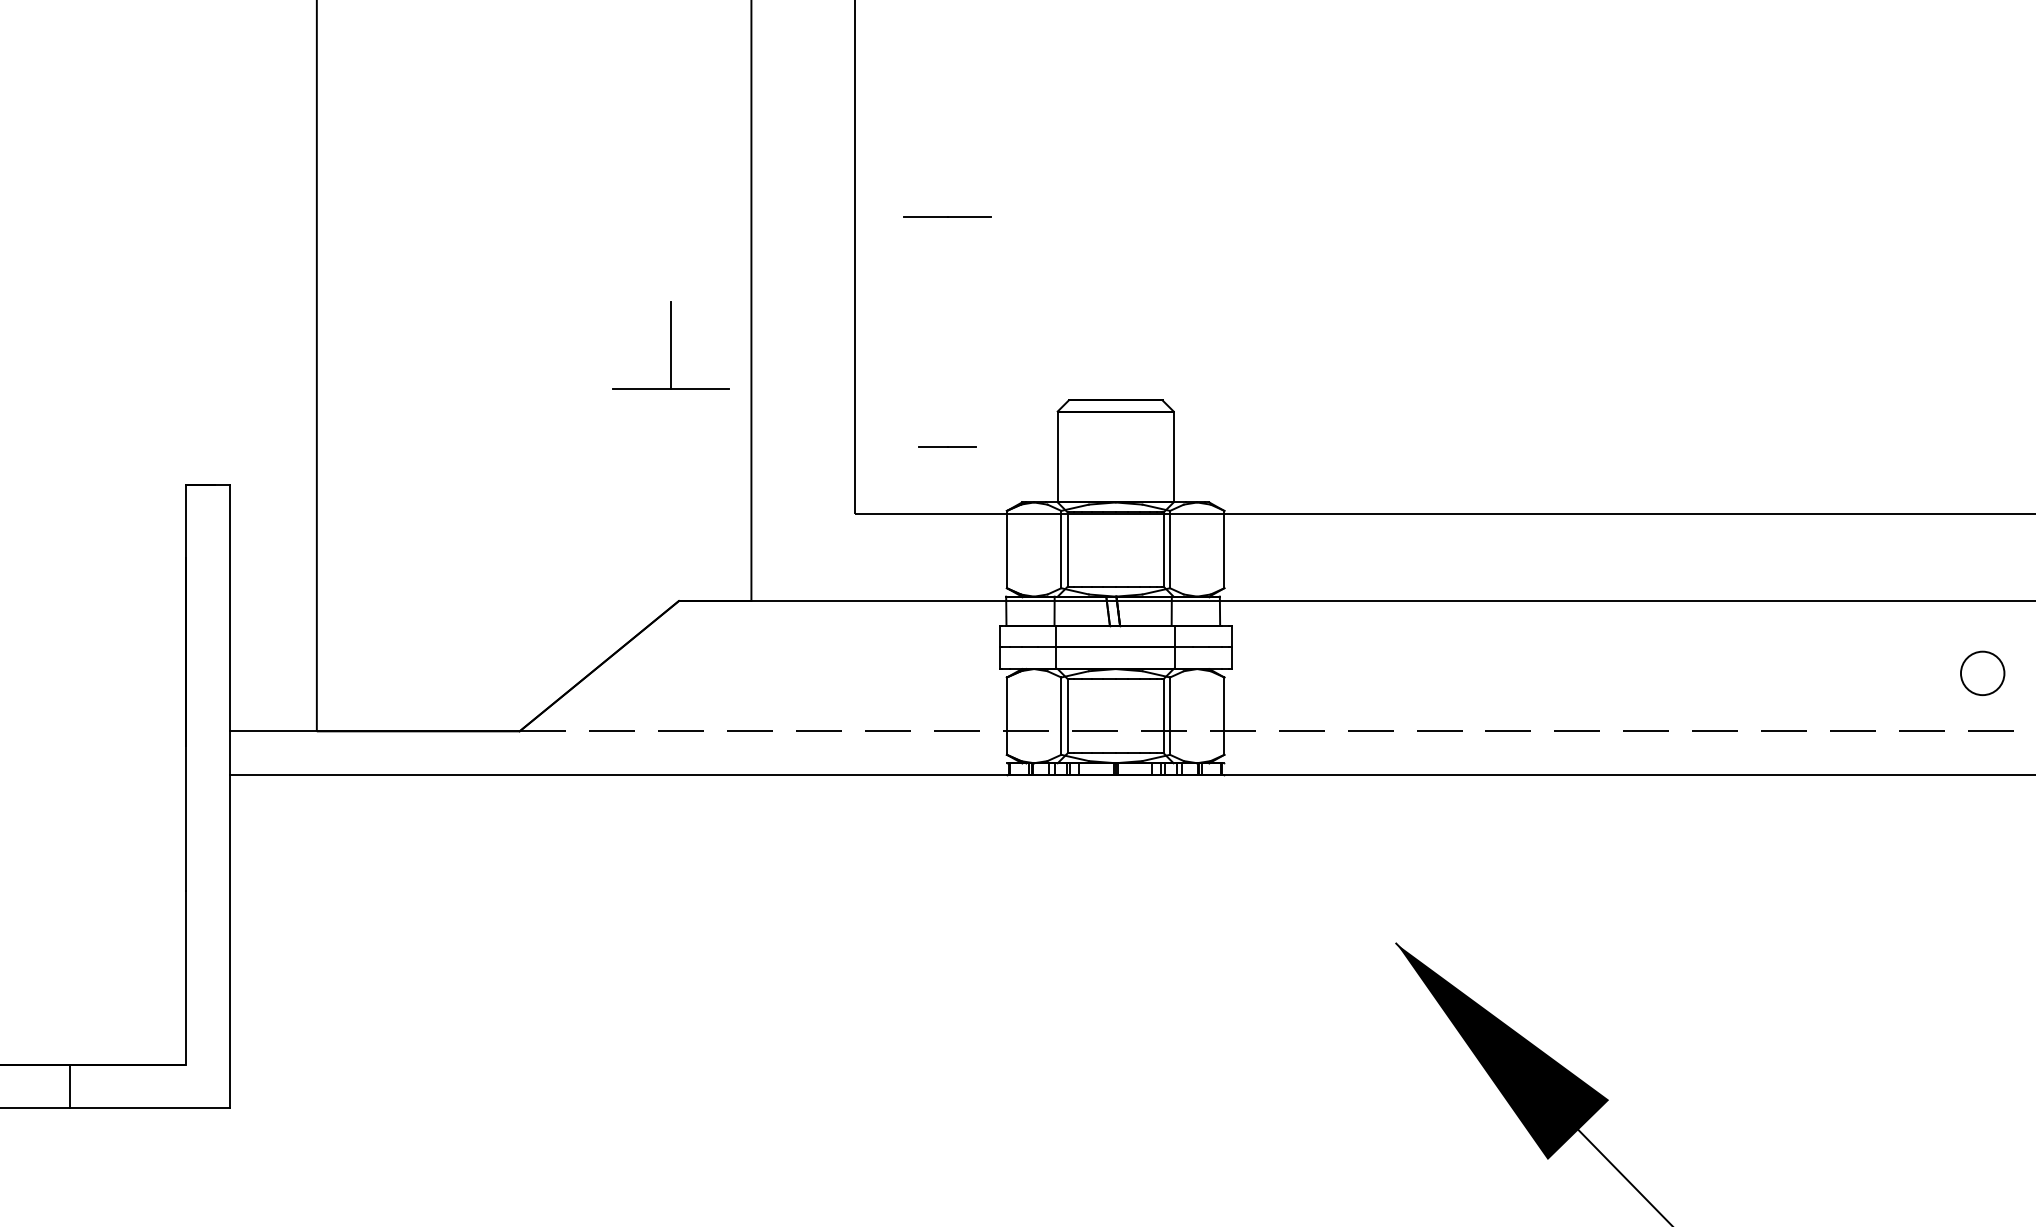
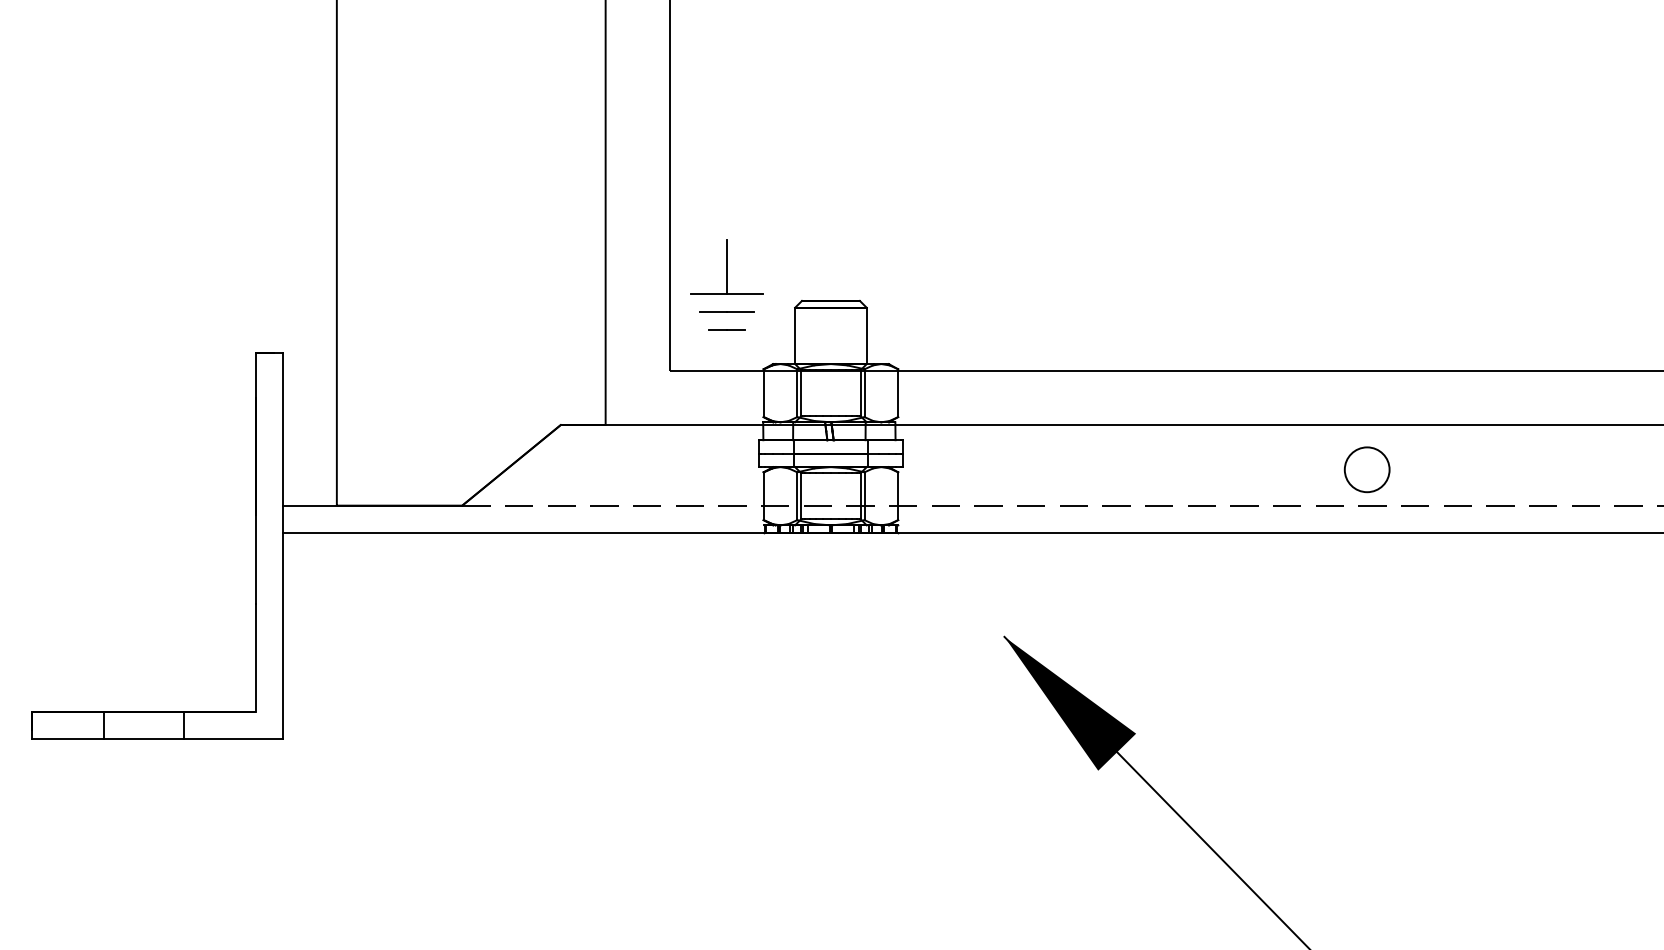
line: (946, 216) -> (726, 311), moved
part: (670, 344) -> (726, 266), moved
circle: (1981, 672) -> (1366, 469), size x1.67

